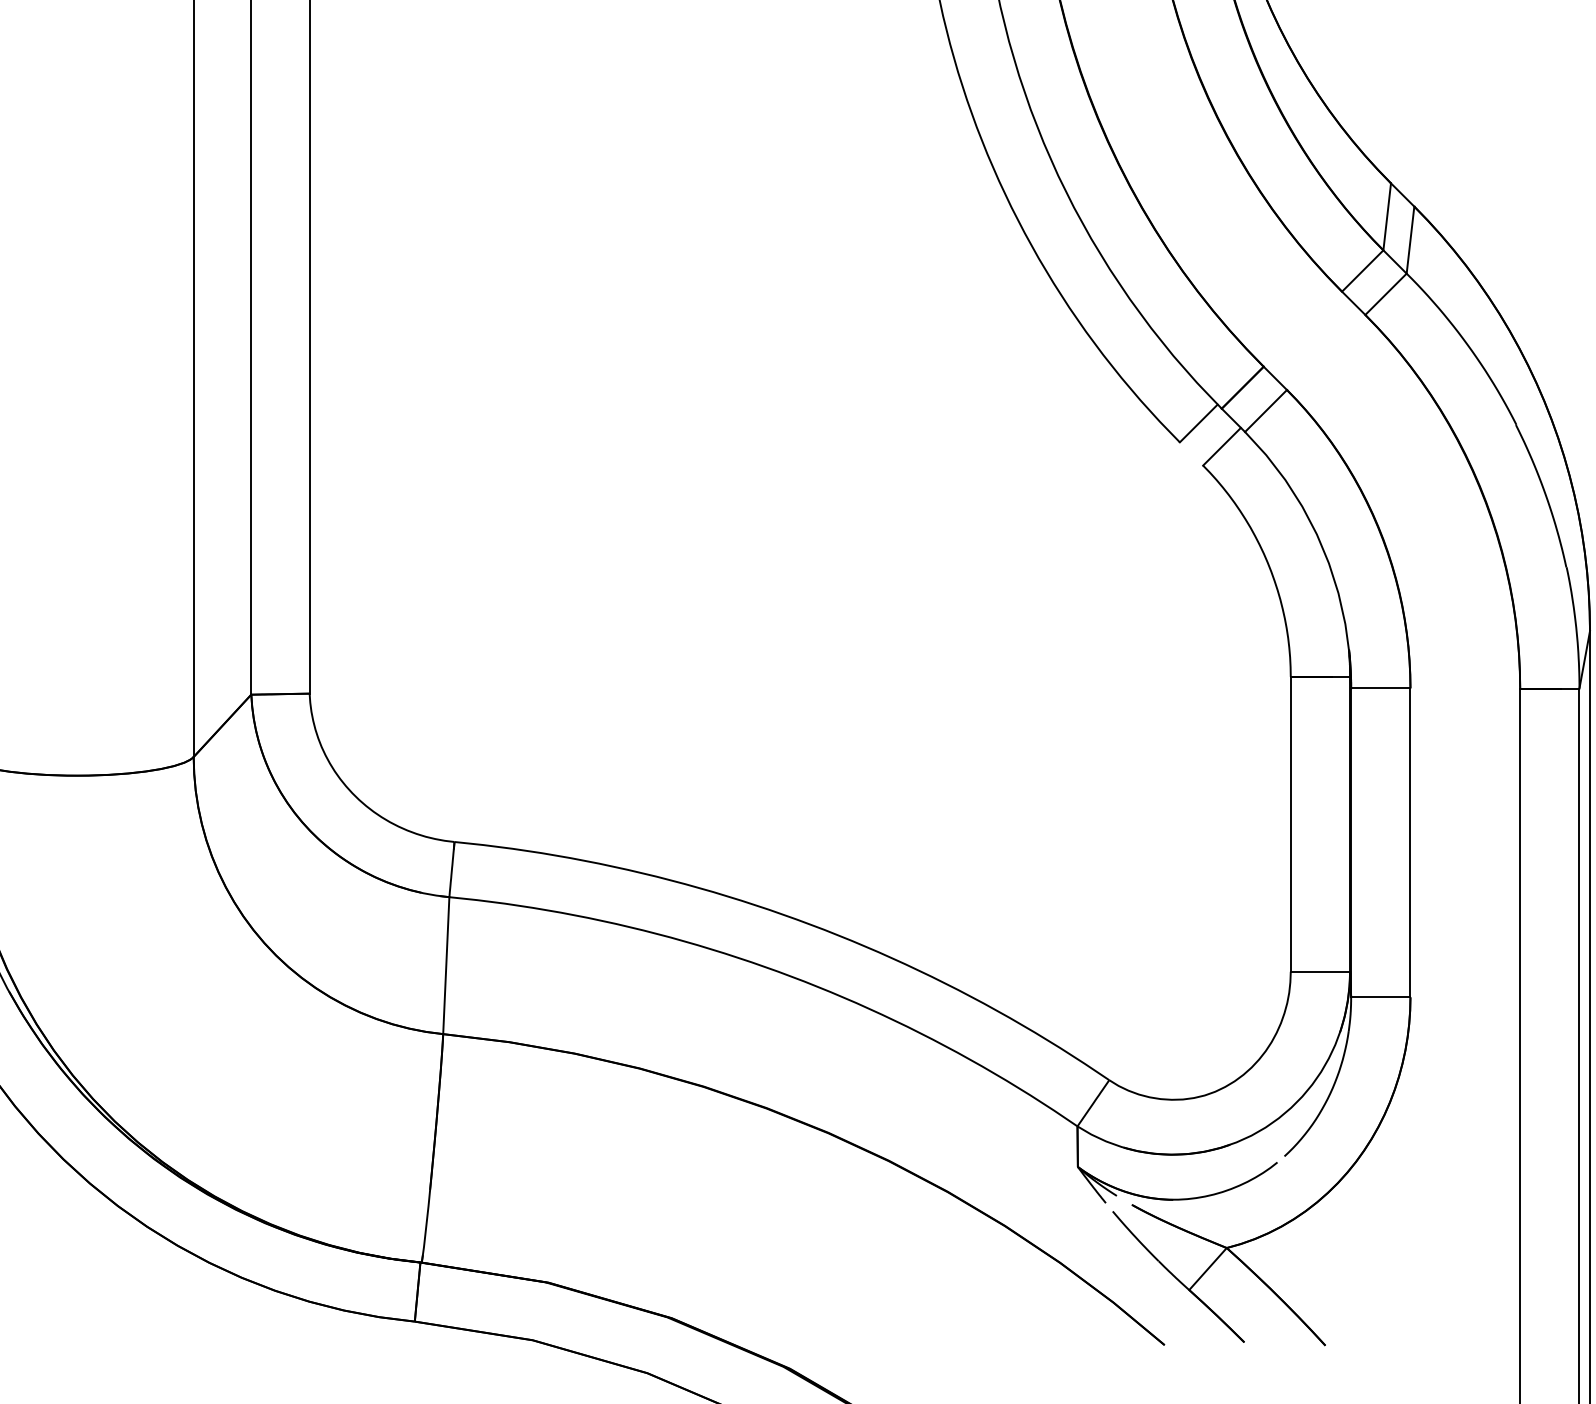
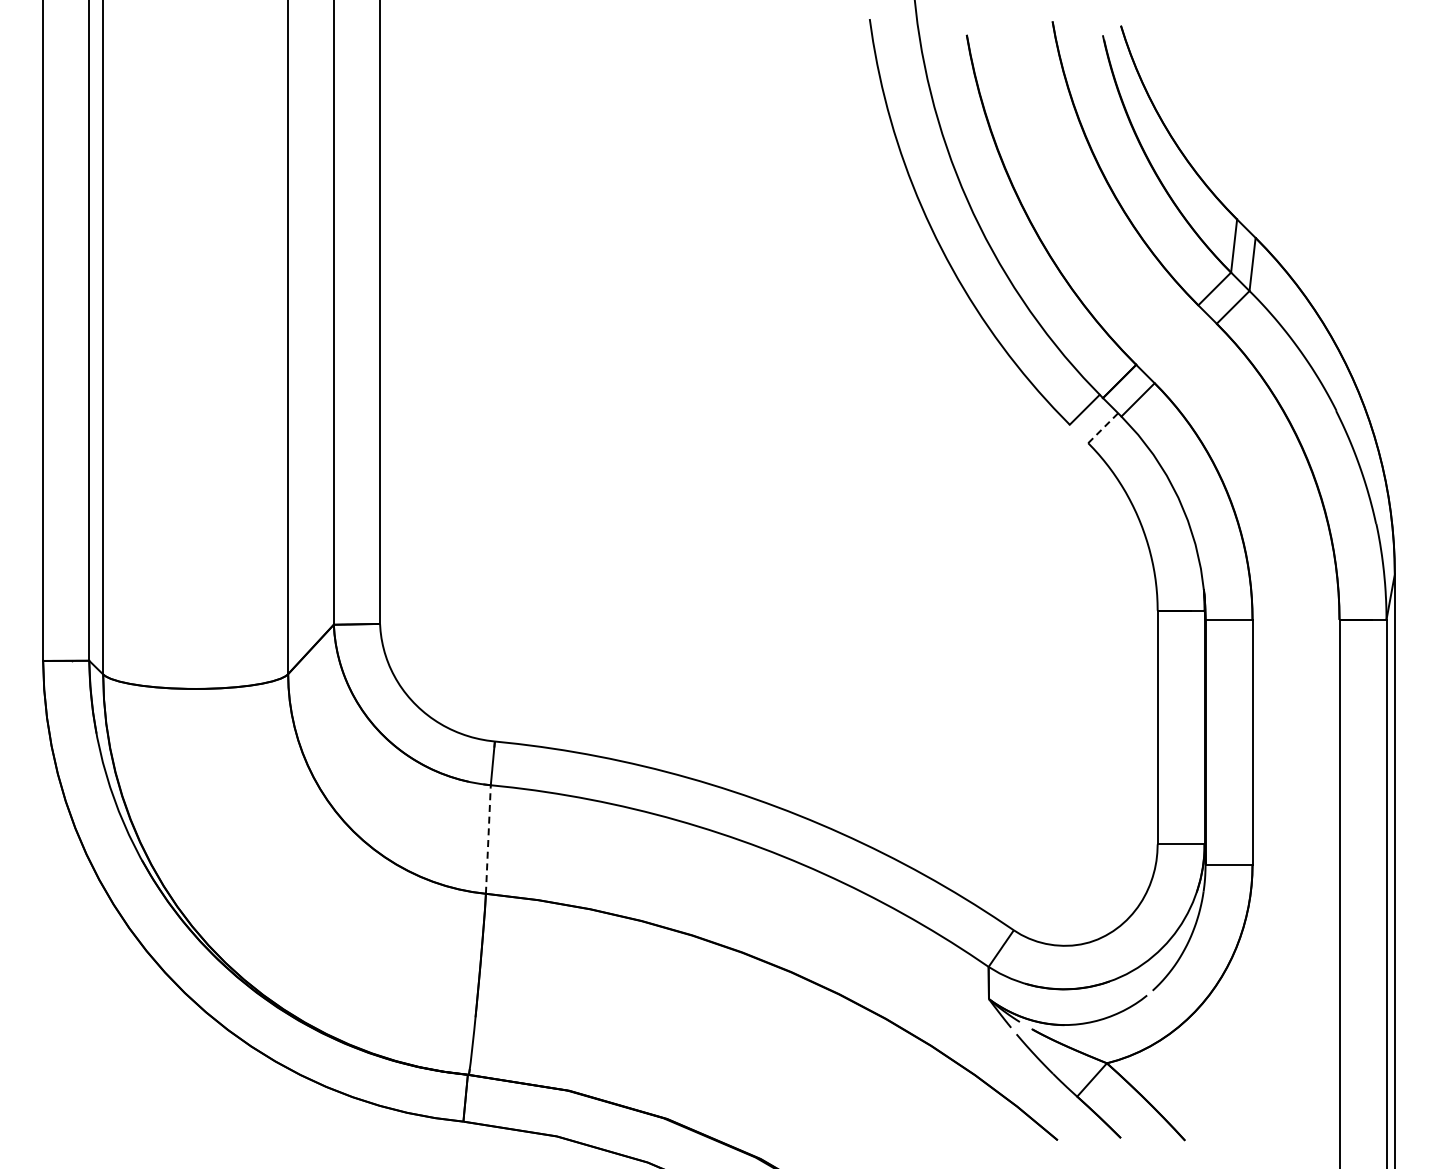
line: (1222, 445) -> (1103, 427), solid -> dashed
line: (446, 965) -> (488, 839), solid -> dashed

